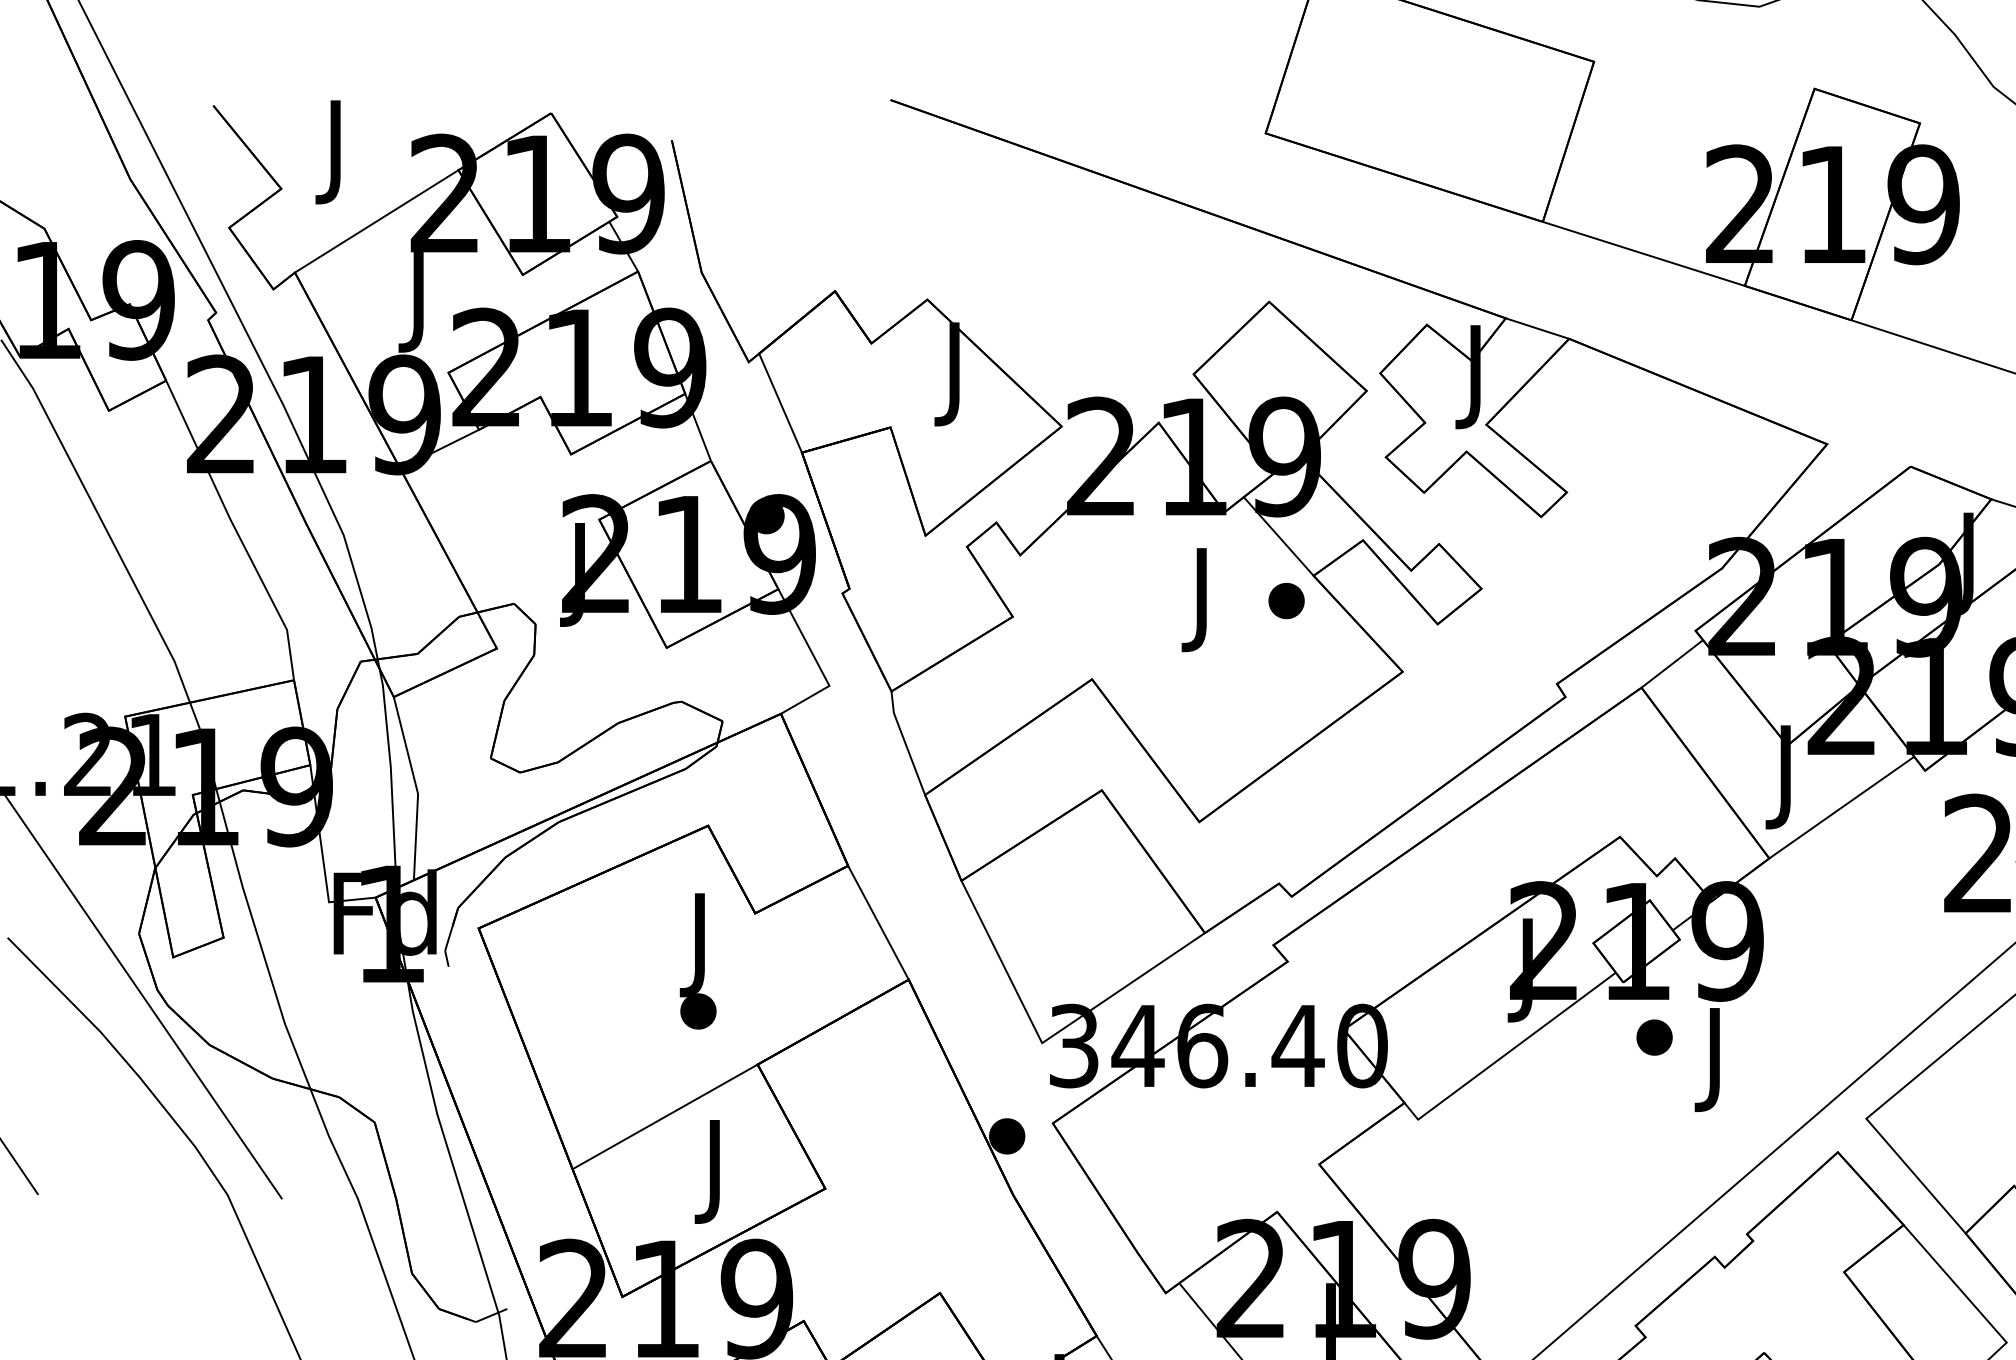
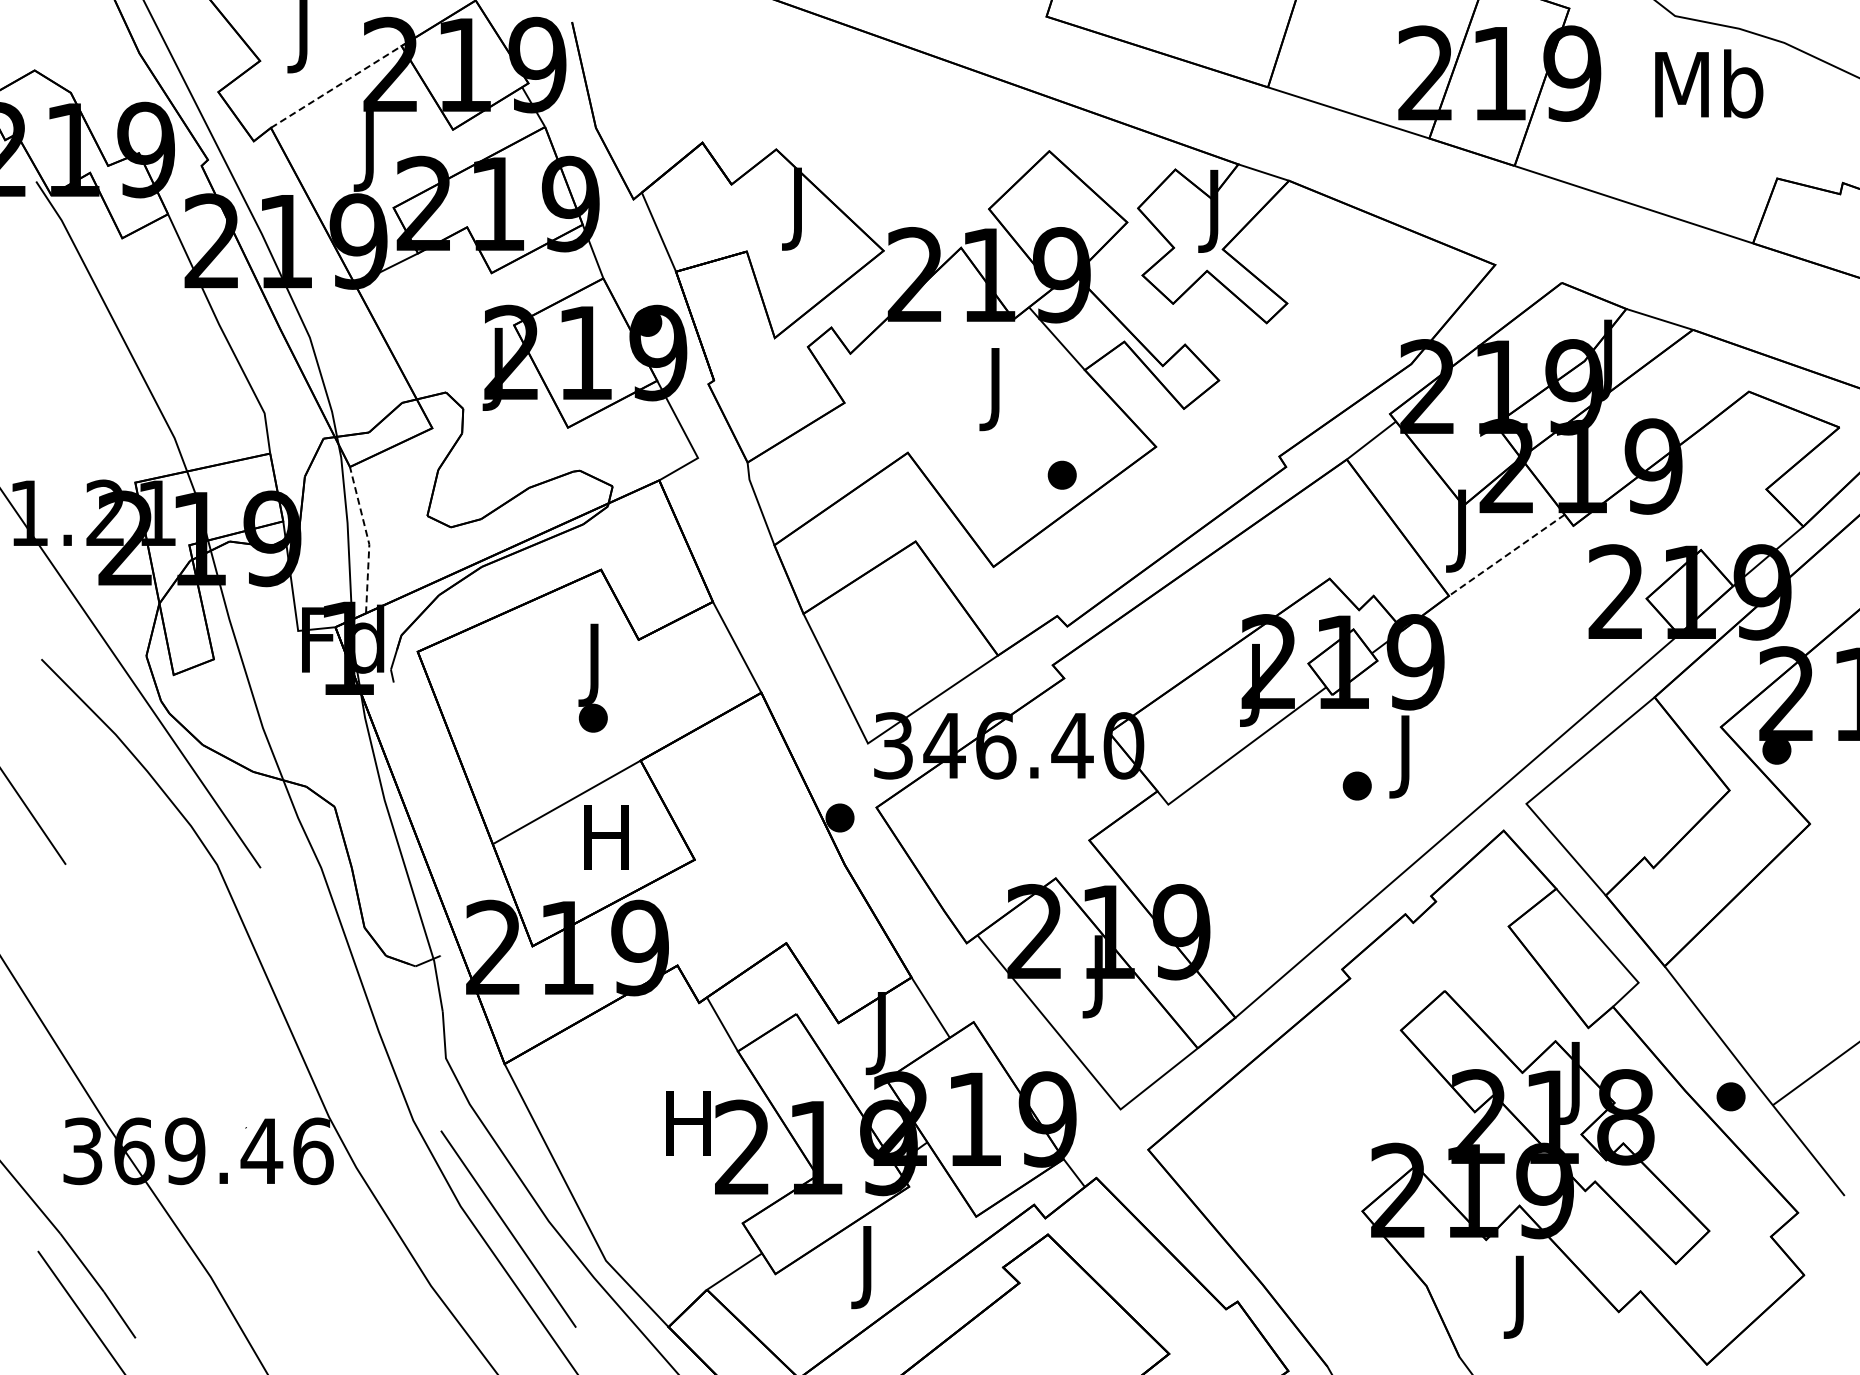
line: (376, 220) -> (336, 86), solid -> dashed
part: (1285, 600) -> (1061, 474), moved
line: (417, 787) -> (368, 539), solid -> dashed
line: (1841, 807) -> (1506, 555), solid -> dashed
part: (1653, 1036) -> (1356, 785), moved
text: (714, 1172) -> (606, 846), J -> H

